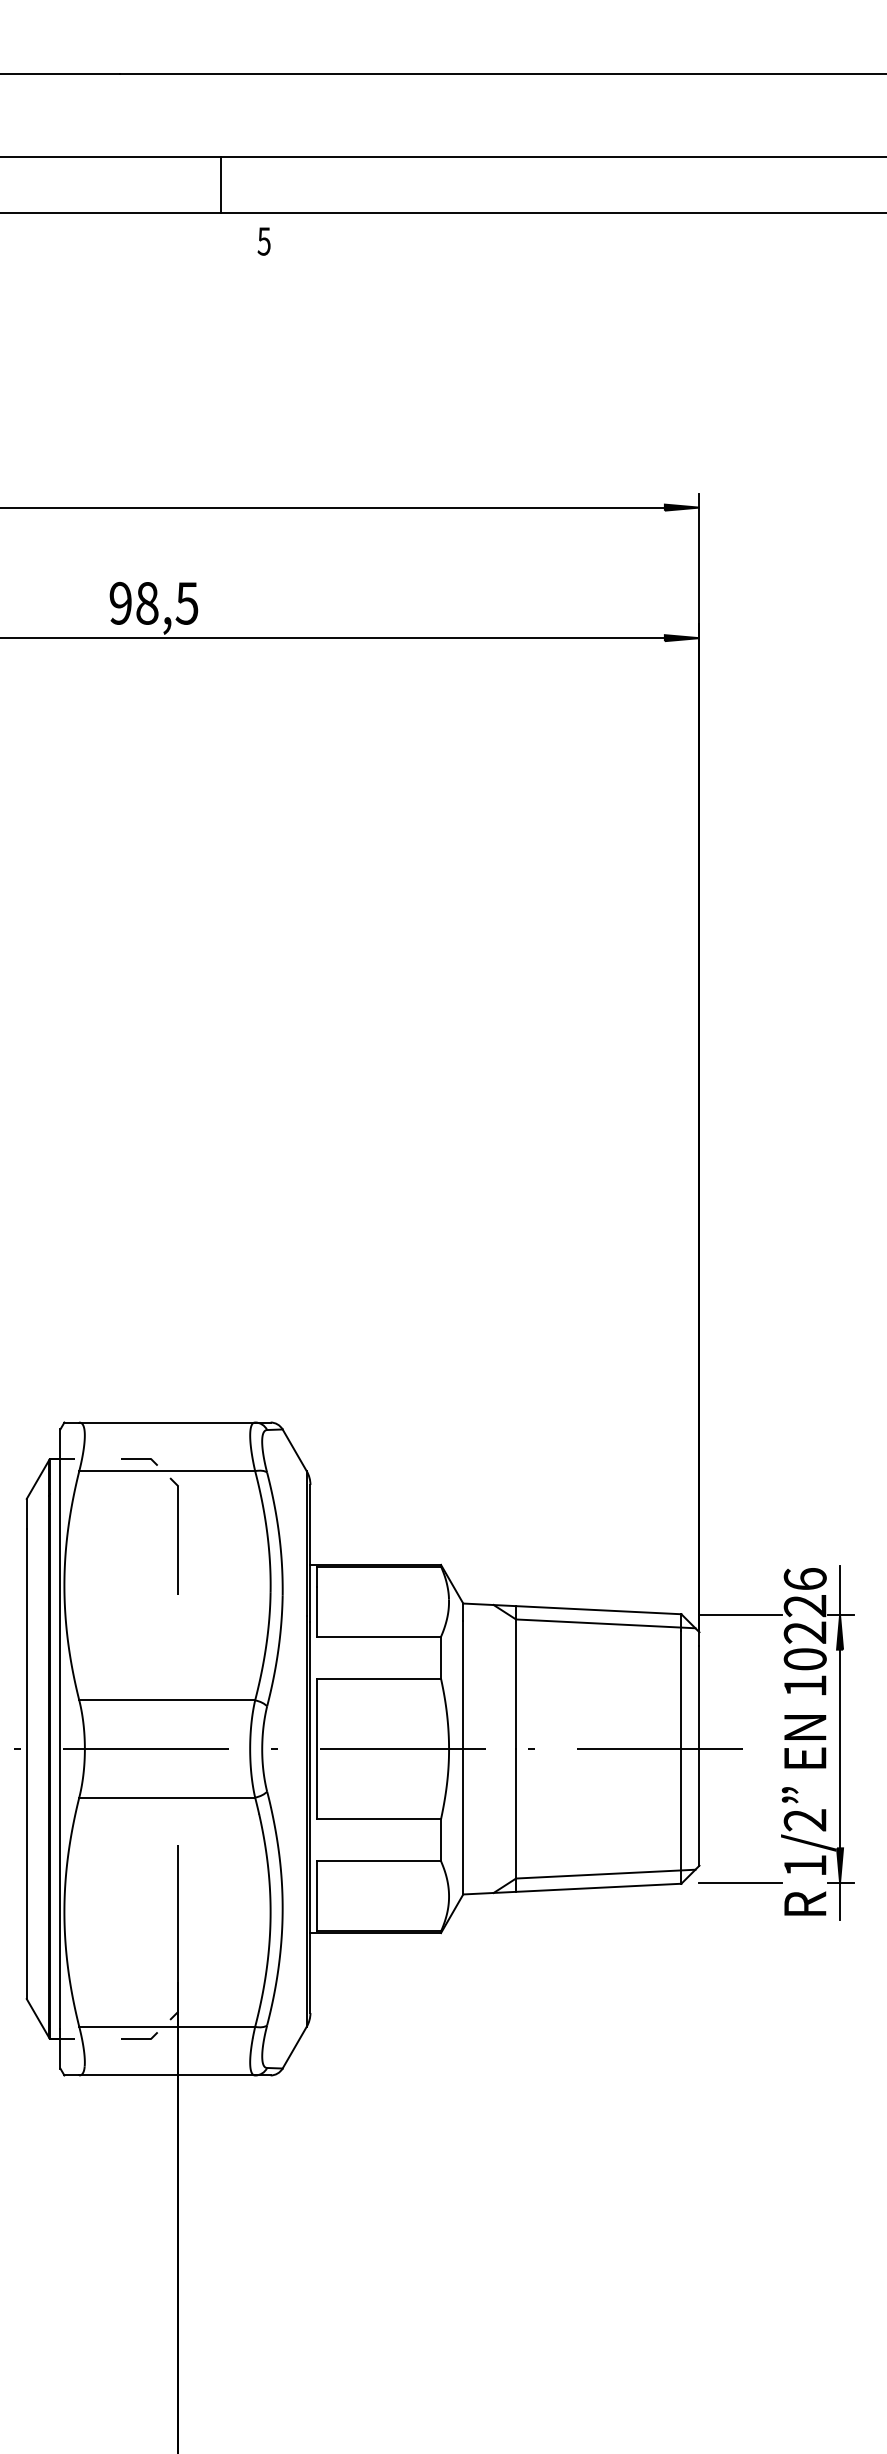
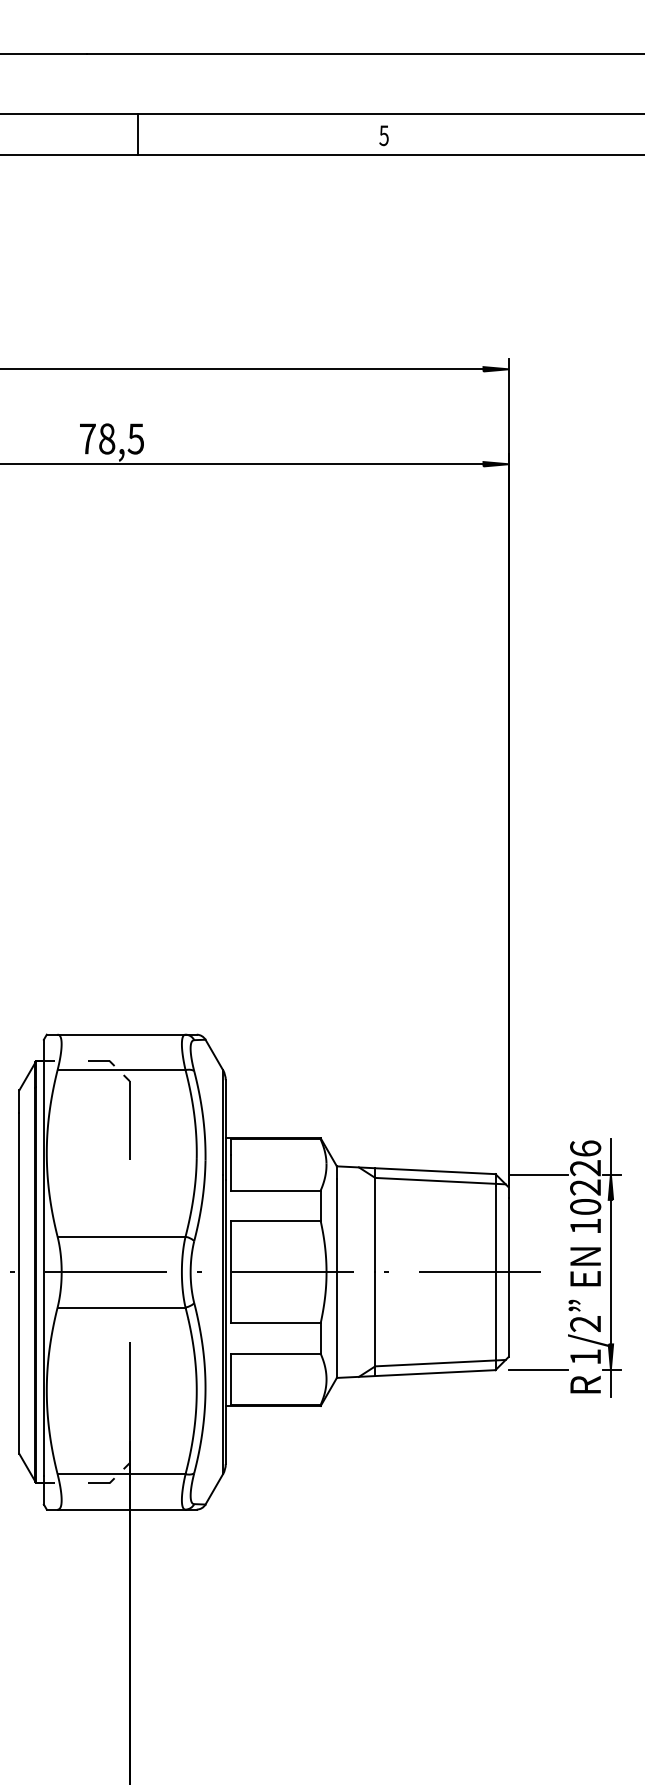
line: (221, 184) -> (137, 134), moved
text: (263, 241) -> (383, 135), moved
text: (120, 602) -> (87, 438), 98,5 -> 78,5

